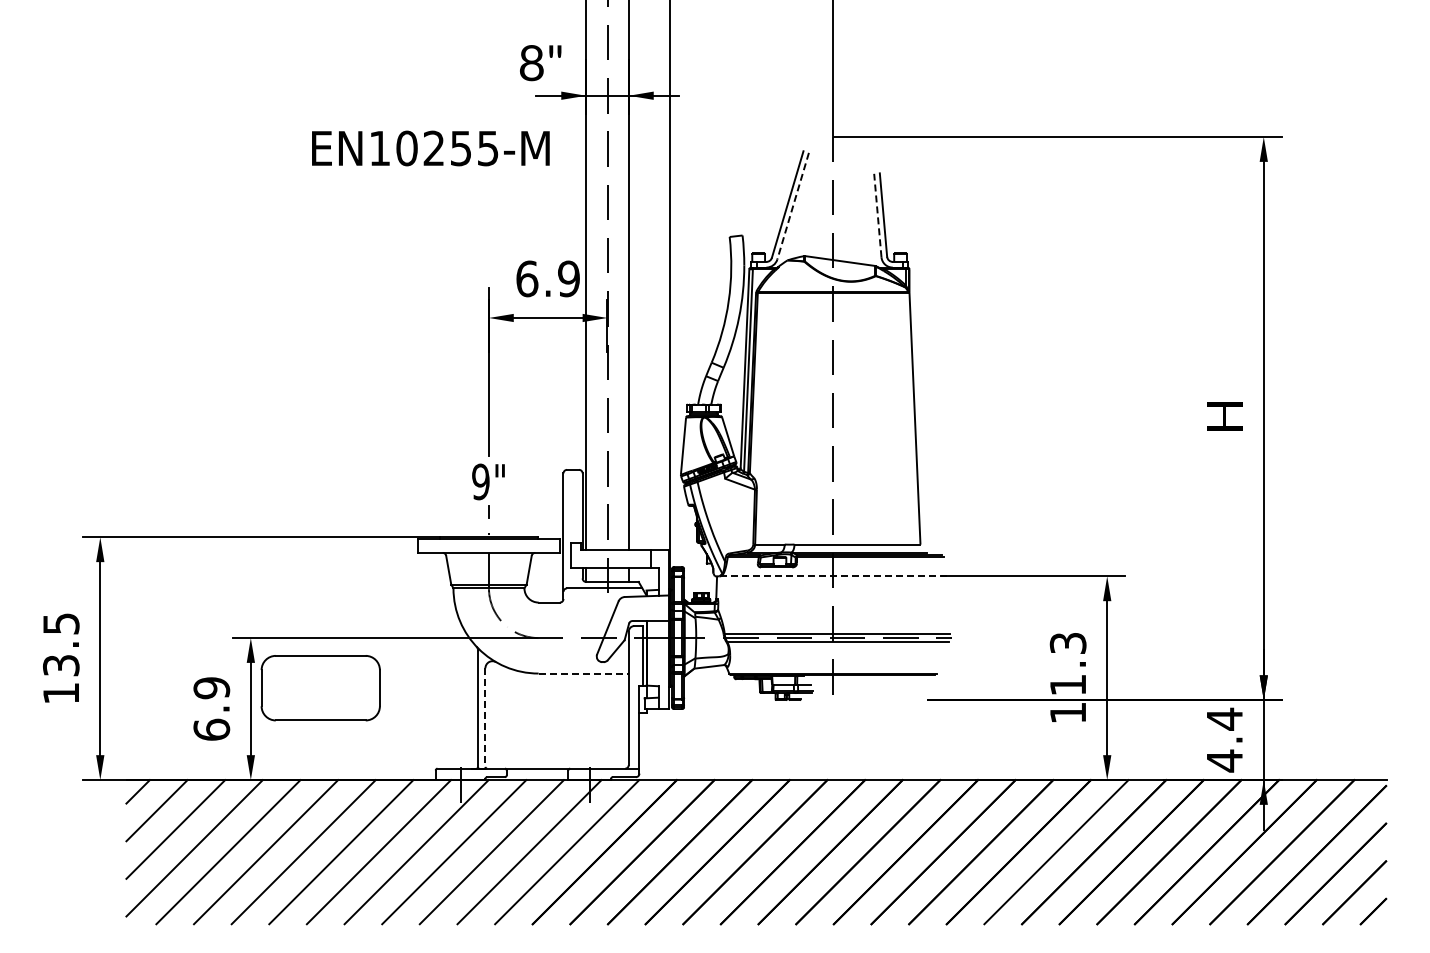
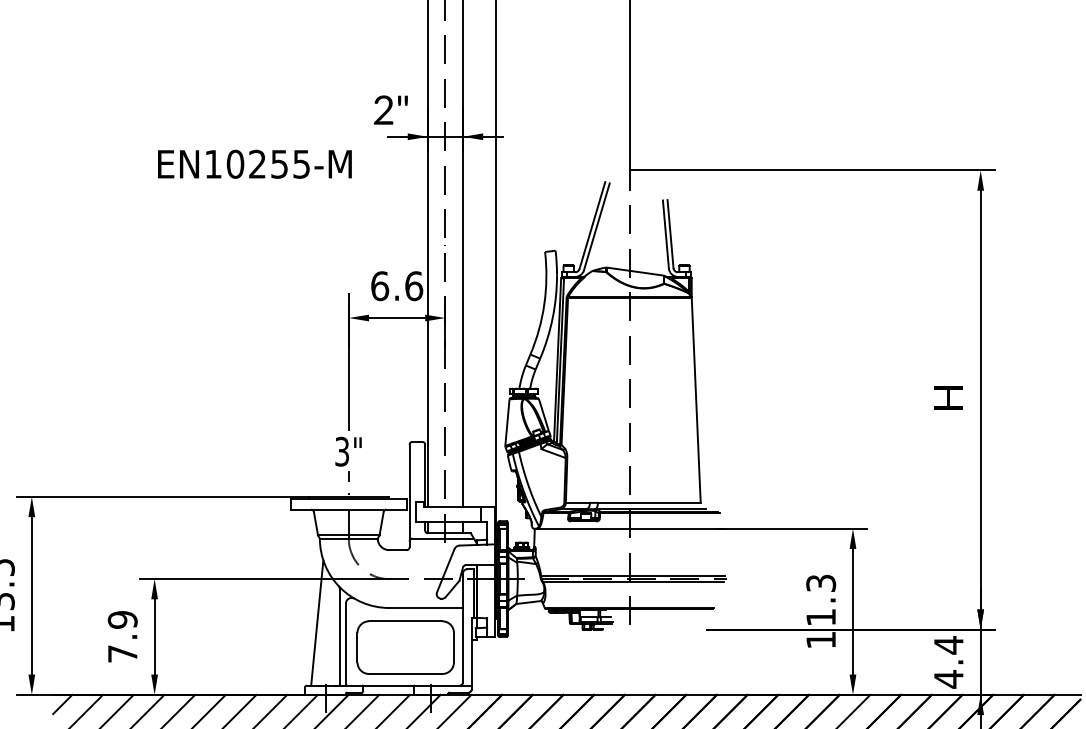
text: (531, 63) -> (383, 110), 8" -> 2"
text: (430, 148) -> (254, 164), moved
line: (793, 206) -> (597, 227), dashed -> solid
line: (877, 215) -> (665, 234), dashed -> solid
text: (569, 278) -> (414, 285), 6.9 -> 6.6
text: (480, 481) -> (341, 451), 9" -> 3"
line: (834, 576) -> (630, 528), dashed -> solid
line: (584, 673) -> (426, 607), dashed -> solid
part: (320, 688) -> (405, 647), moved
line: (449, 691) -> (316, 622), added
line: (485, 718) -> (345, 644), dashed -> solid
text: (211, 729) -> (122, 653), 6.9 -> 7.9

